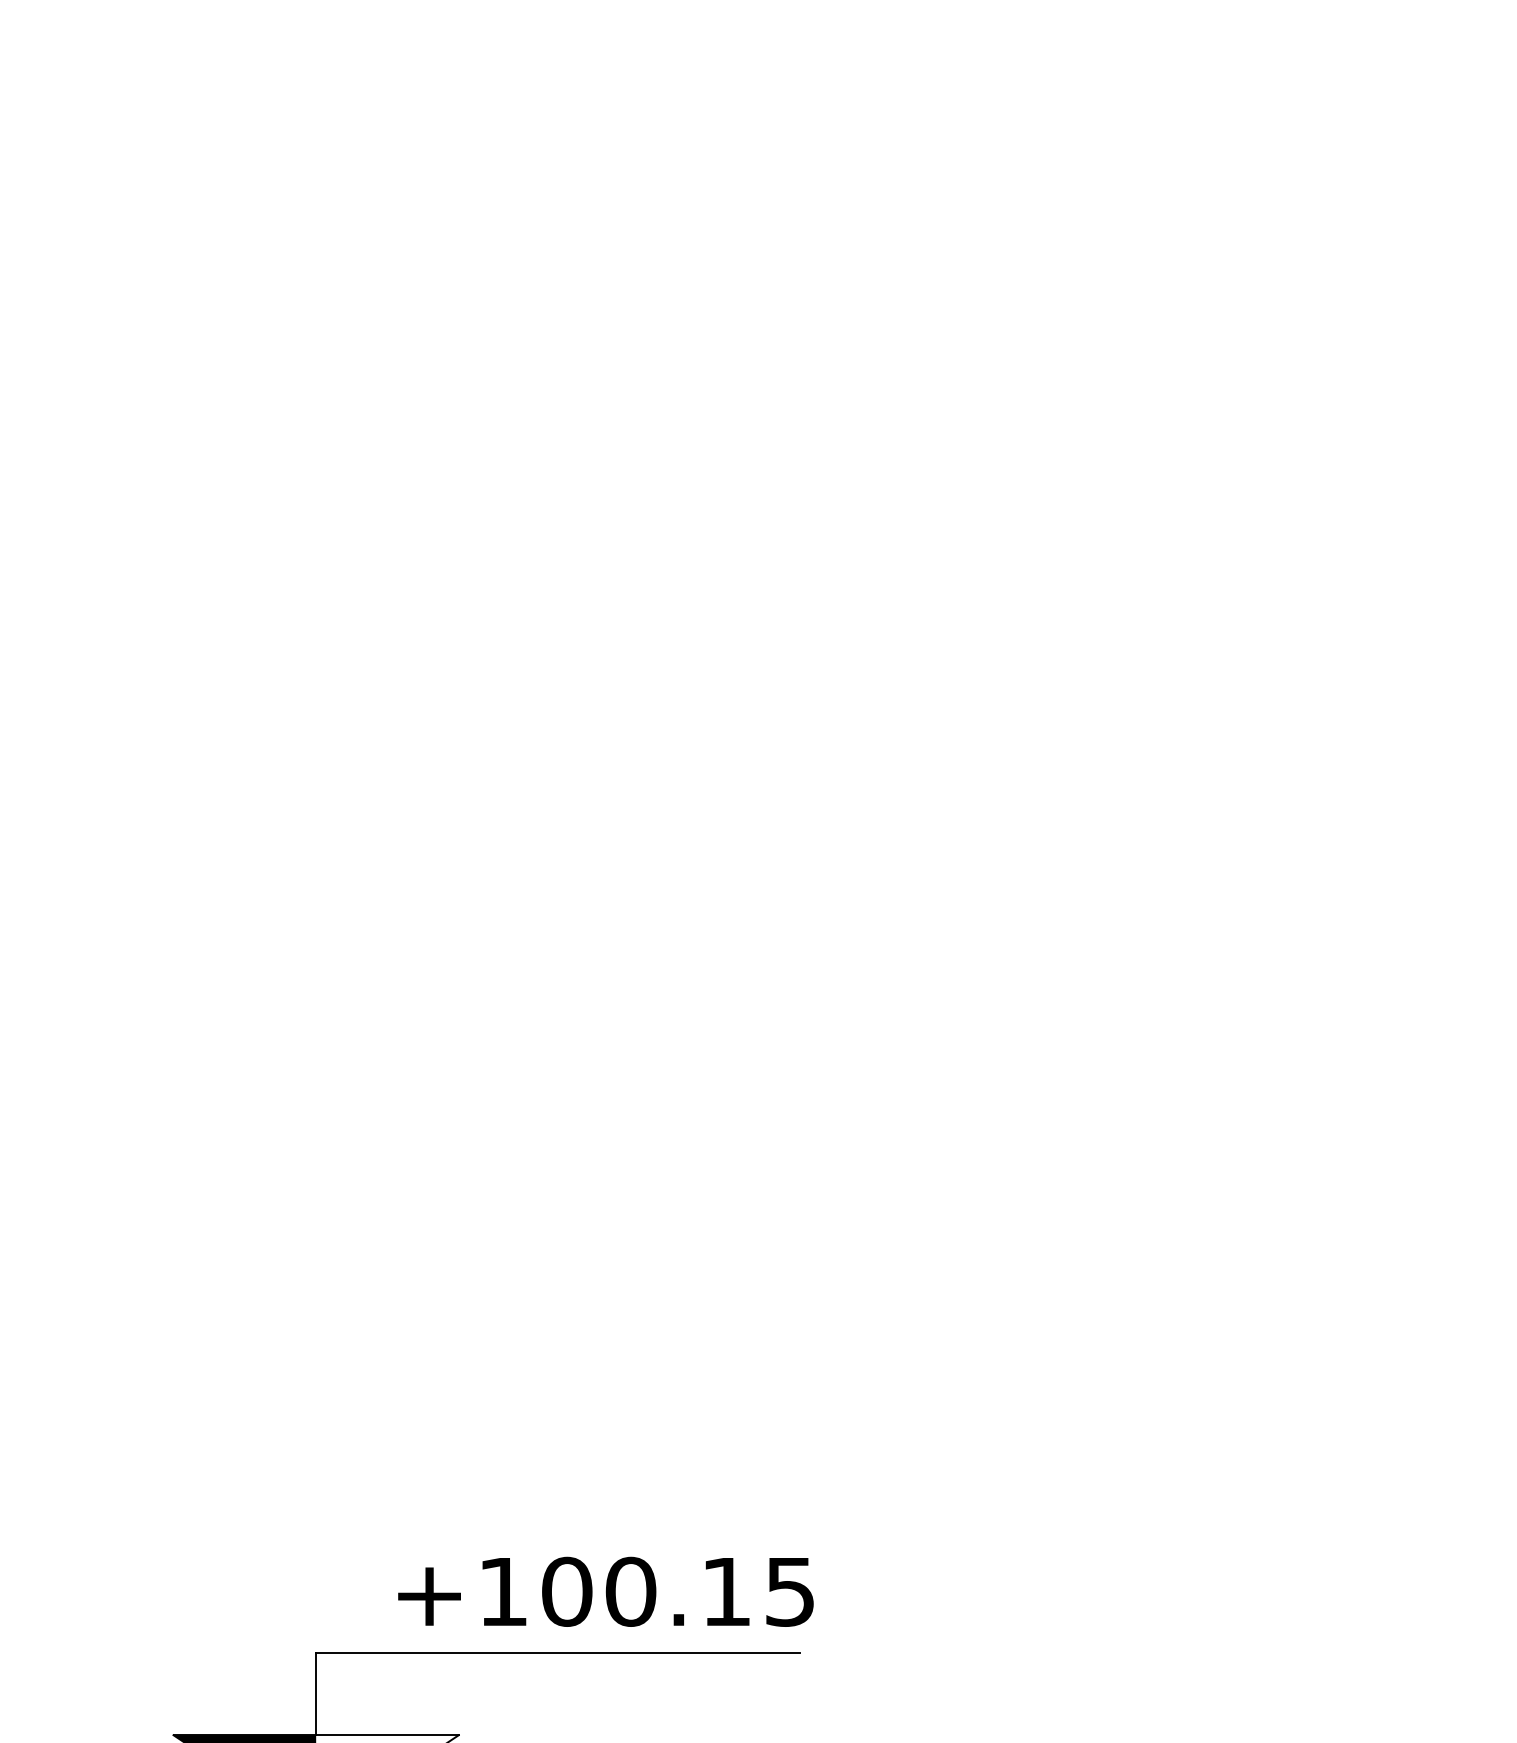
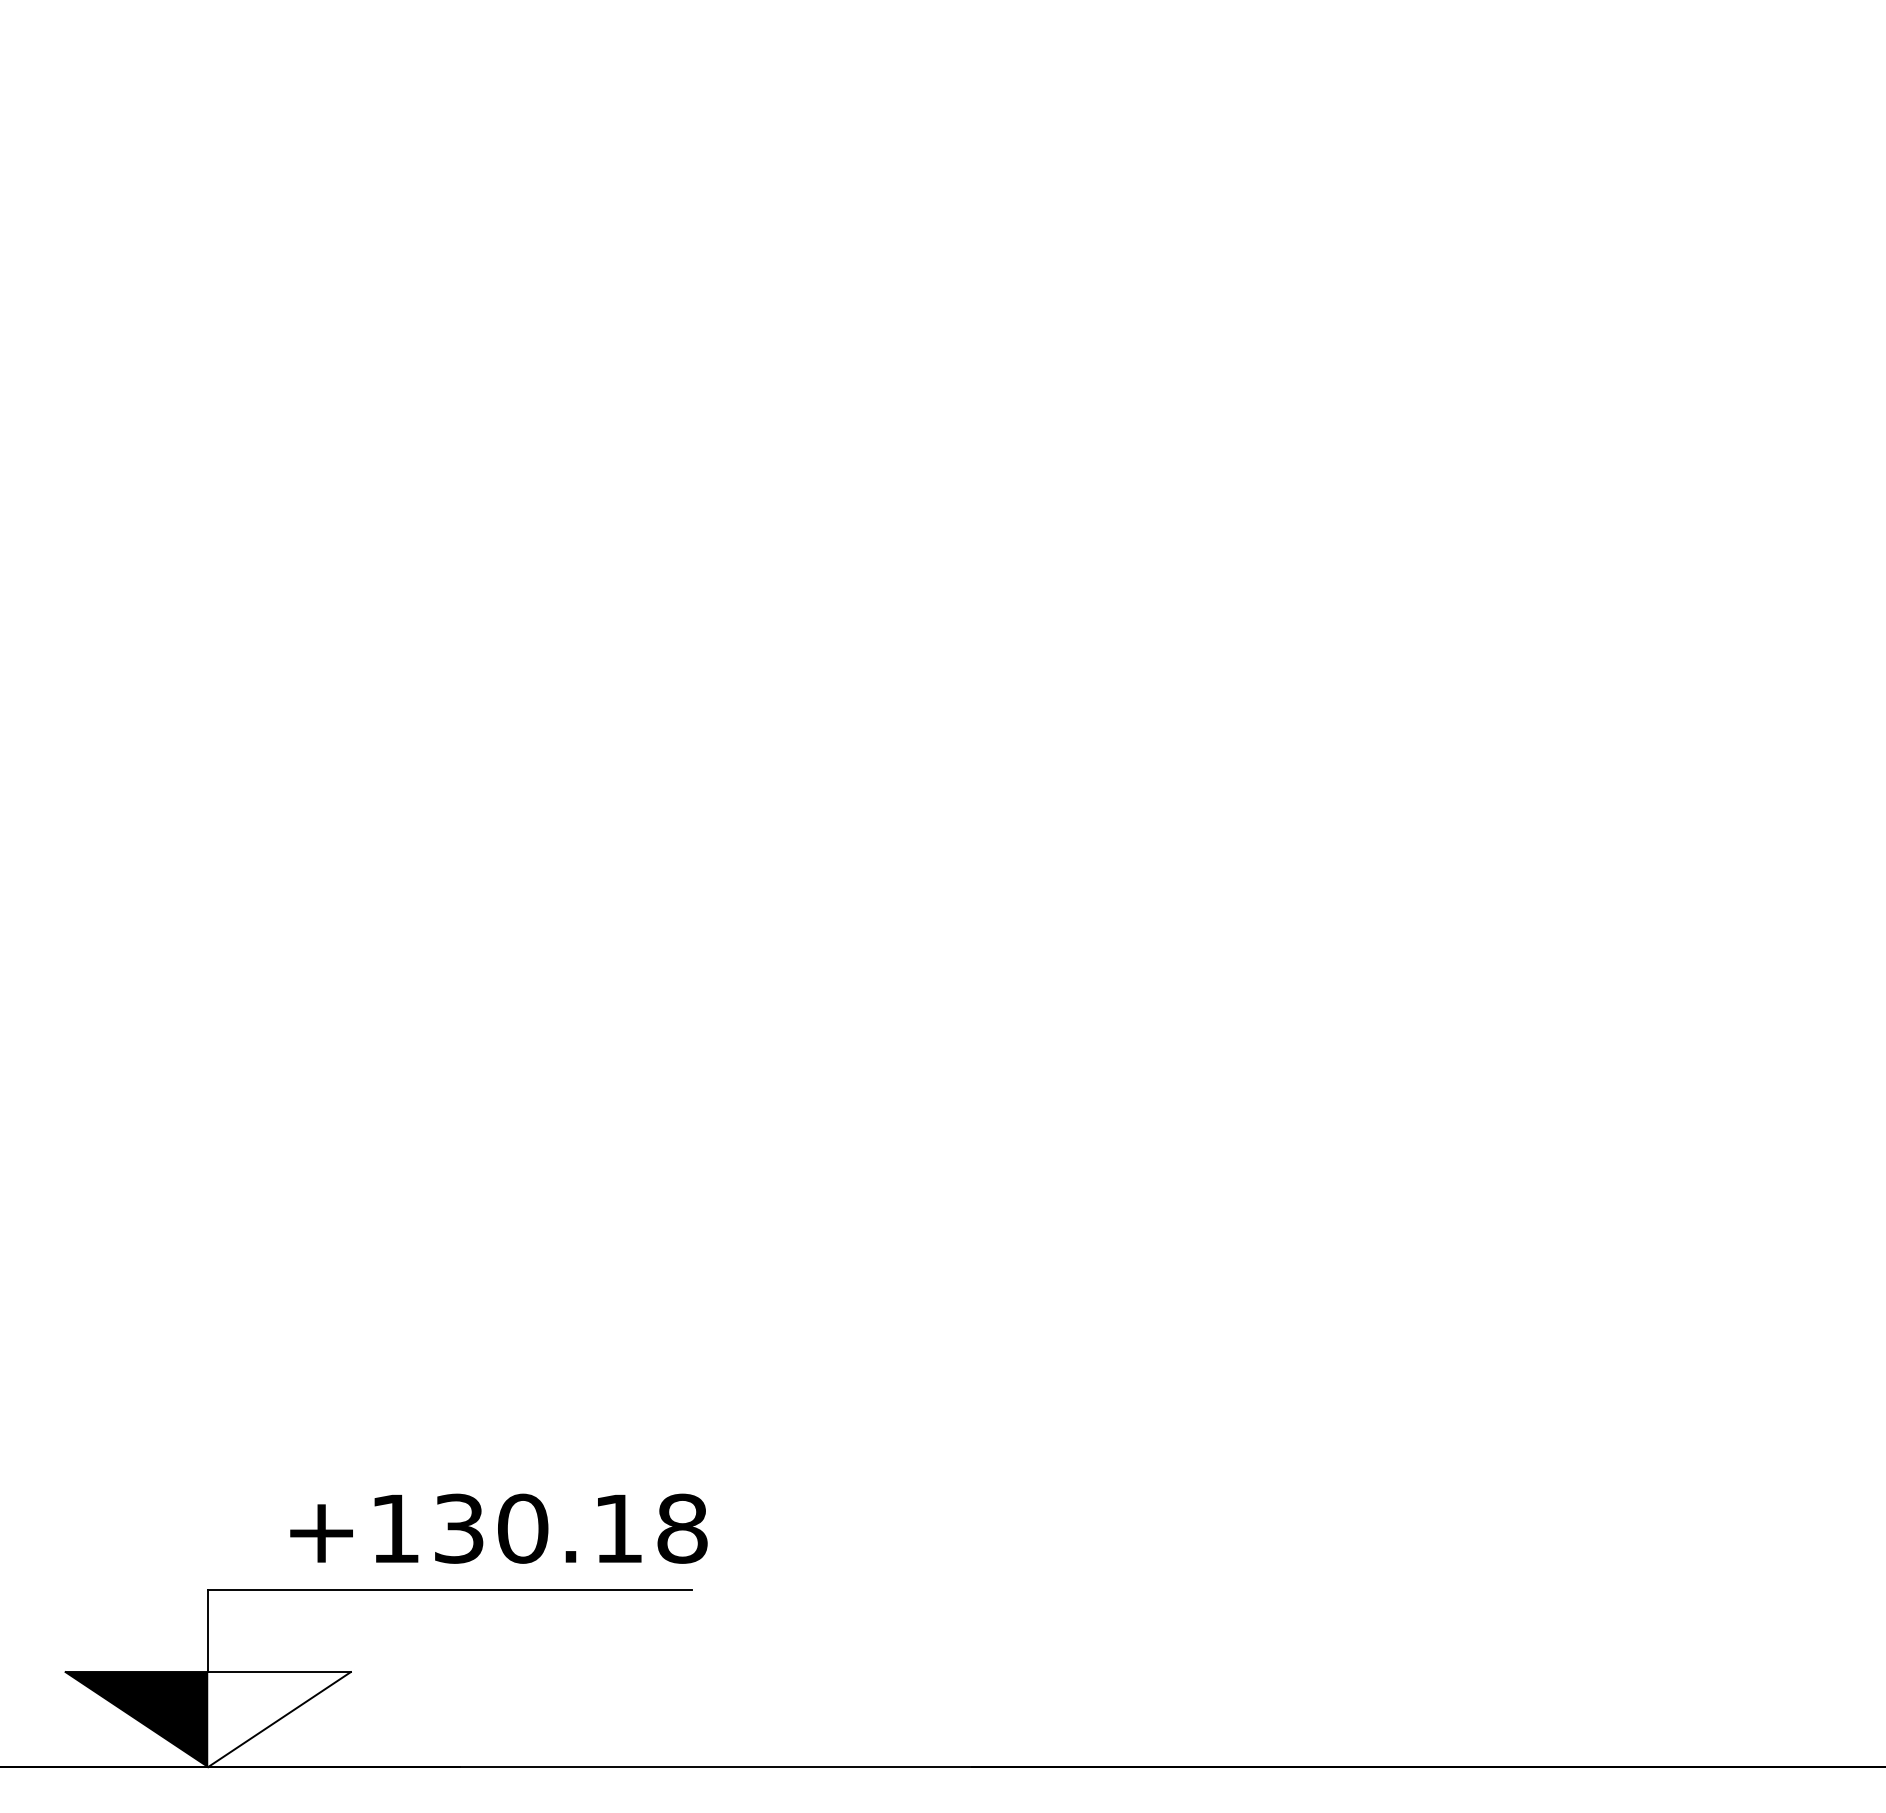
text: (678, 1591) -> (570, 1528), +100.15 -> +130.18

